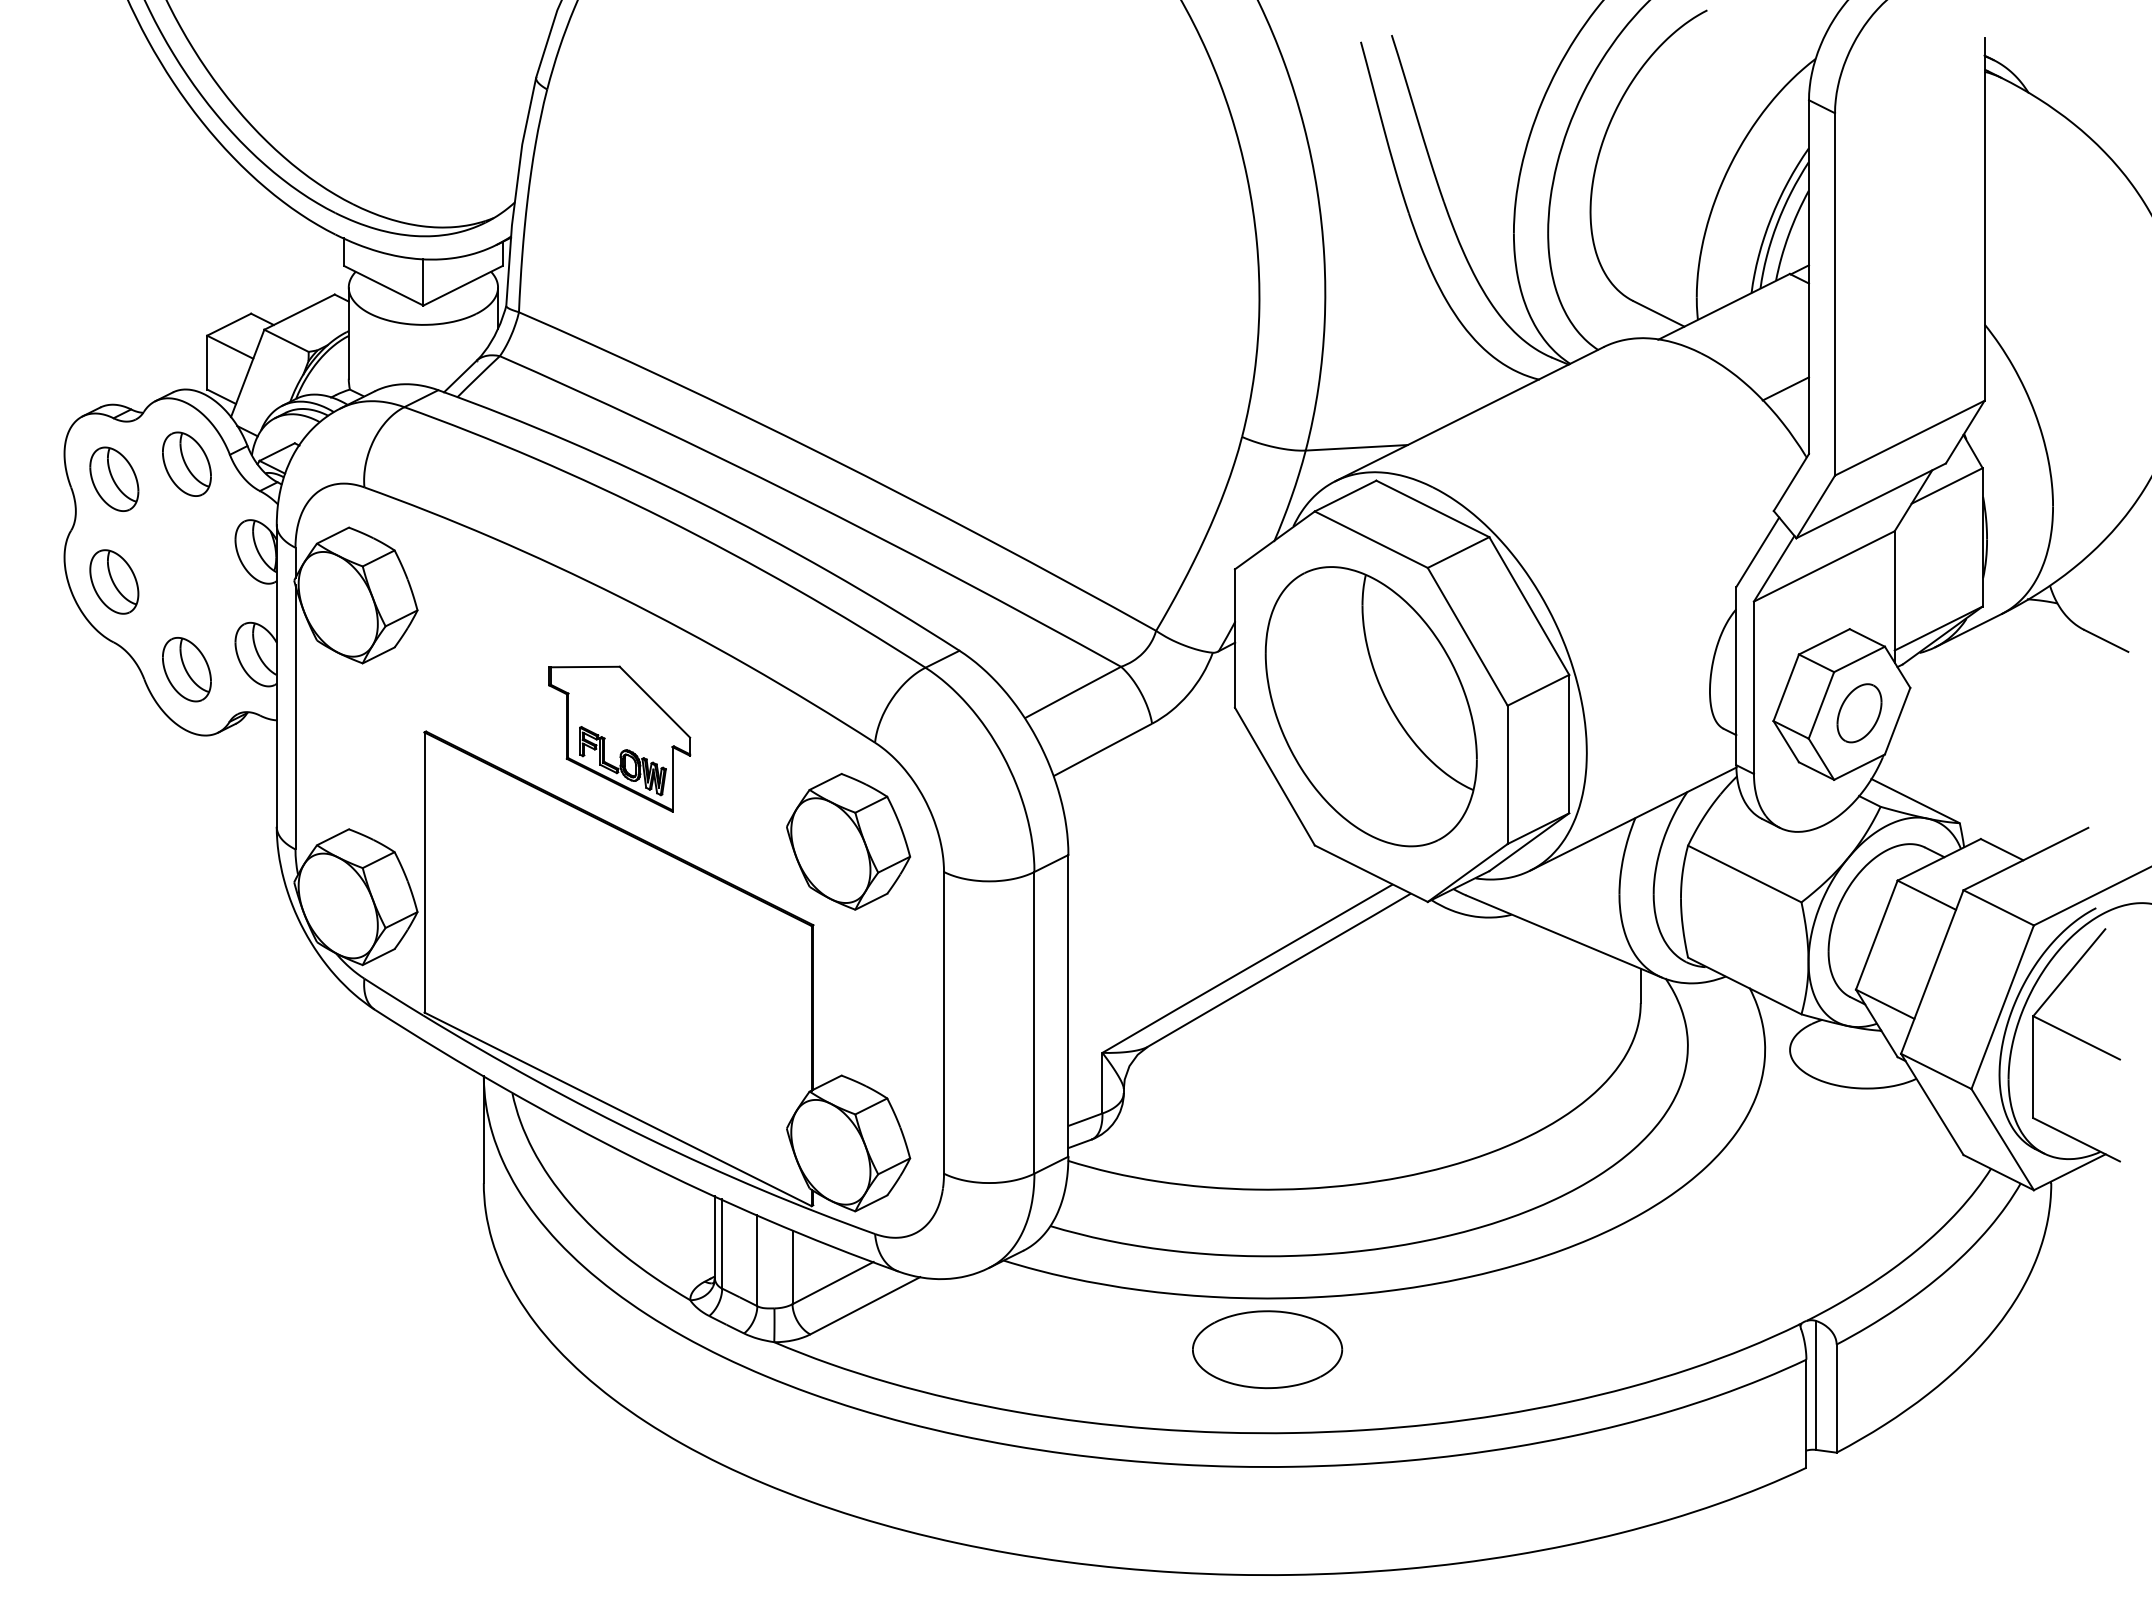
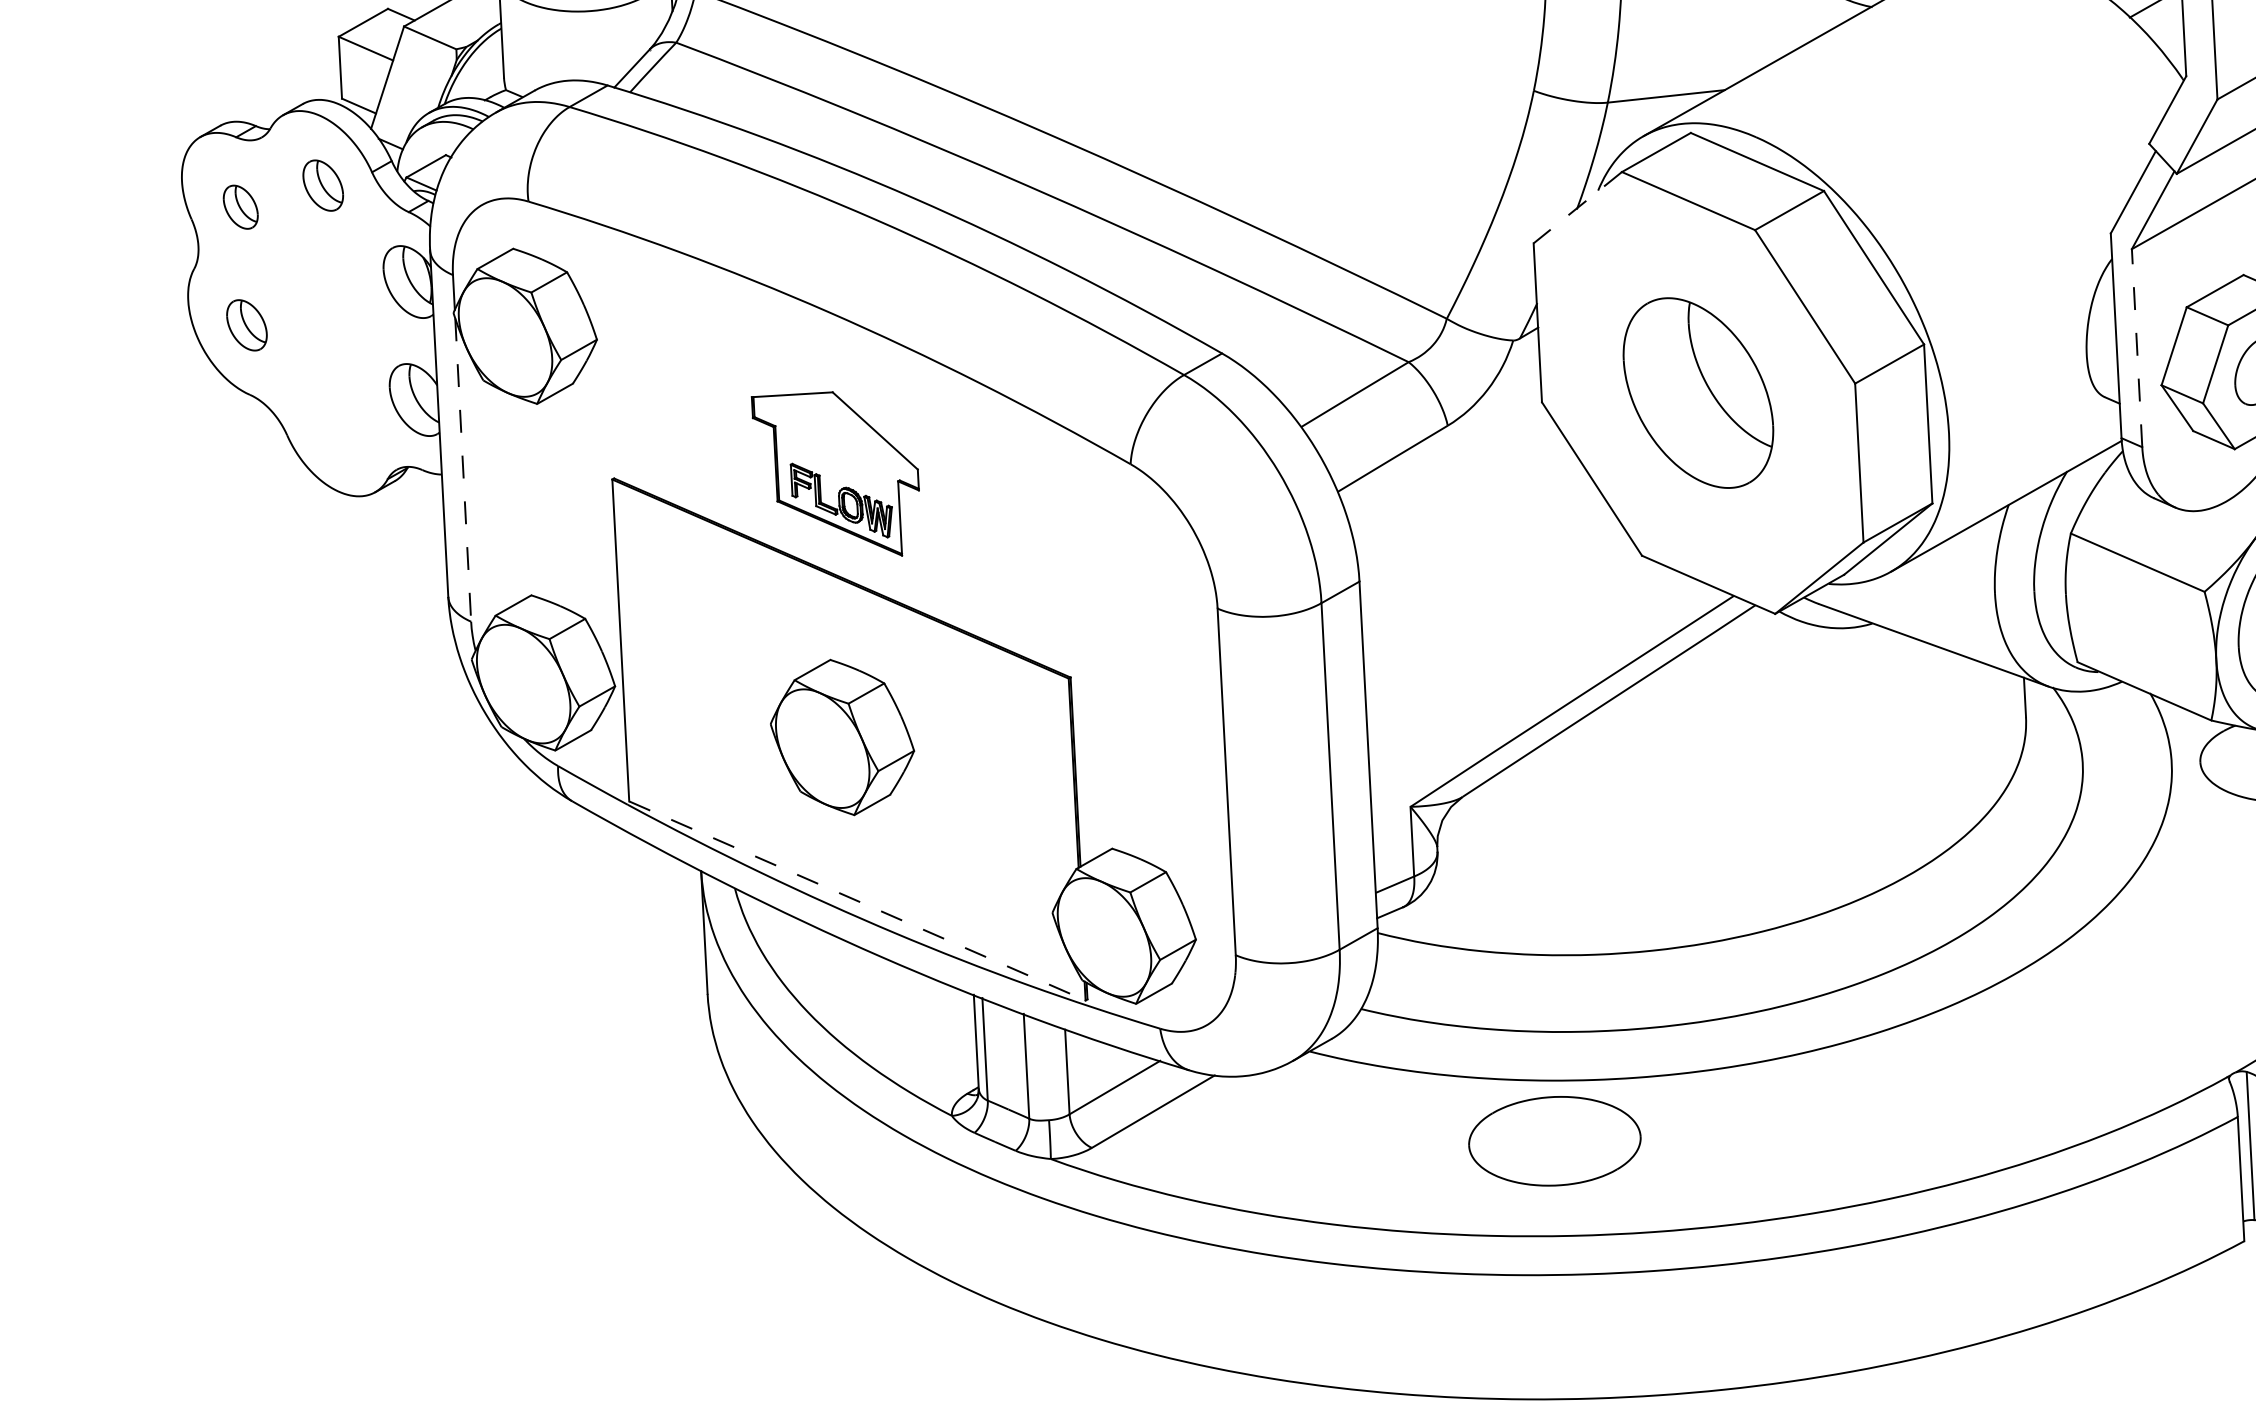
part: (186, 463) -> (322, 184), size x0.7
part: (114, 478) -> (240, 206), size x0.6
line: (1274, 540) -> (1577, 207), solid -> dashed
part: (114, 581) -> (247, 324), size x0.7
part: (186, 669) -> (335, 421), removed
line: (1753, 687) -> (2136, 347), solid -> dashed
part: (1370, 706) -> (1697, 392), size x0.6
line: (295, 717) -> (463, 470), solid -> dashed
part: (848, 841) -> (842, 737), moved
line: (618, 1109) -> (857, 901), solid -> dashed
part: (1267, 1349) -> (1554, 1141), moved

